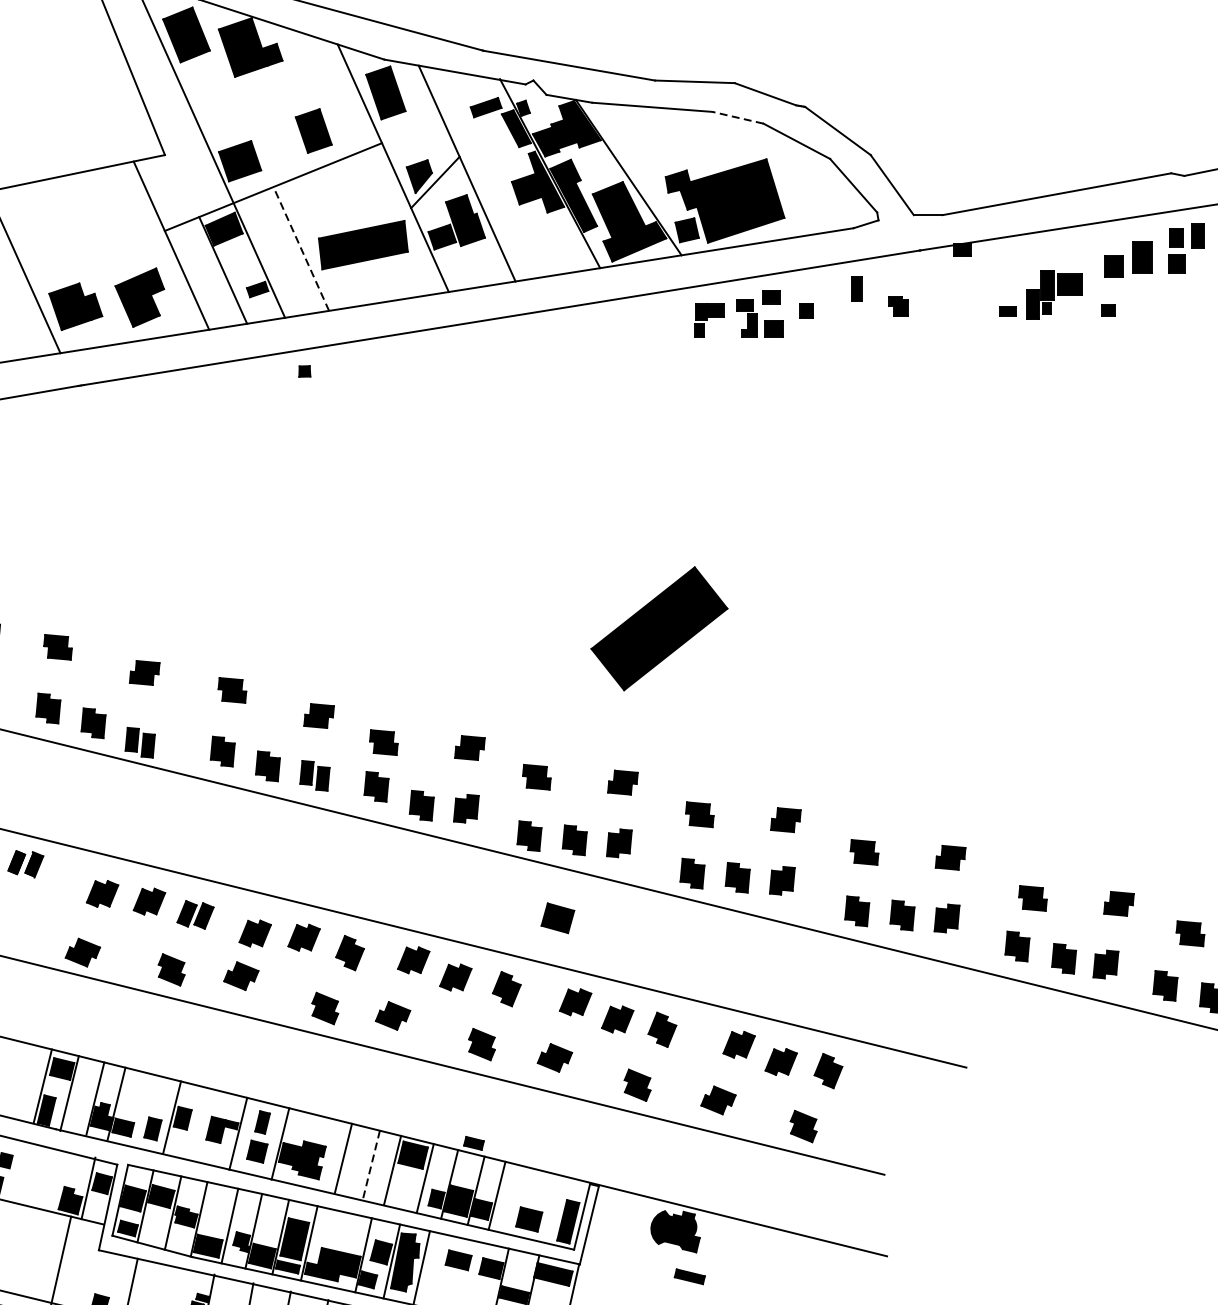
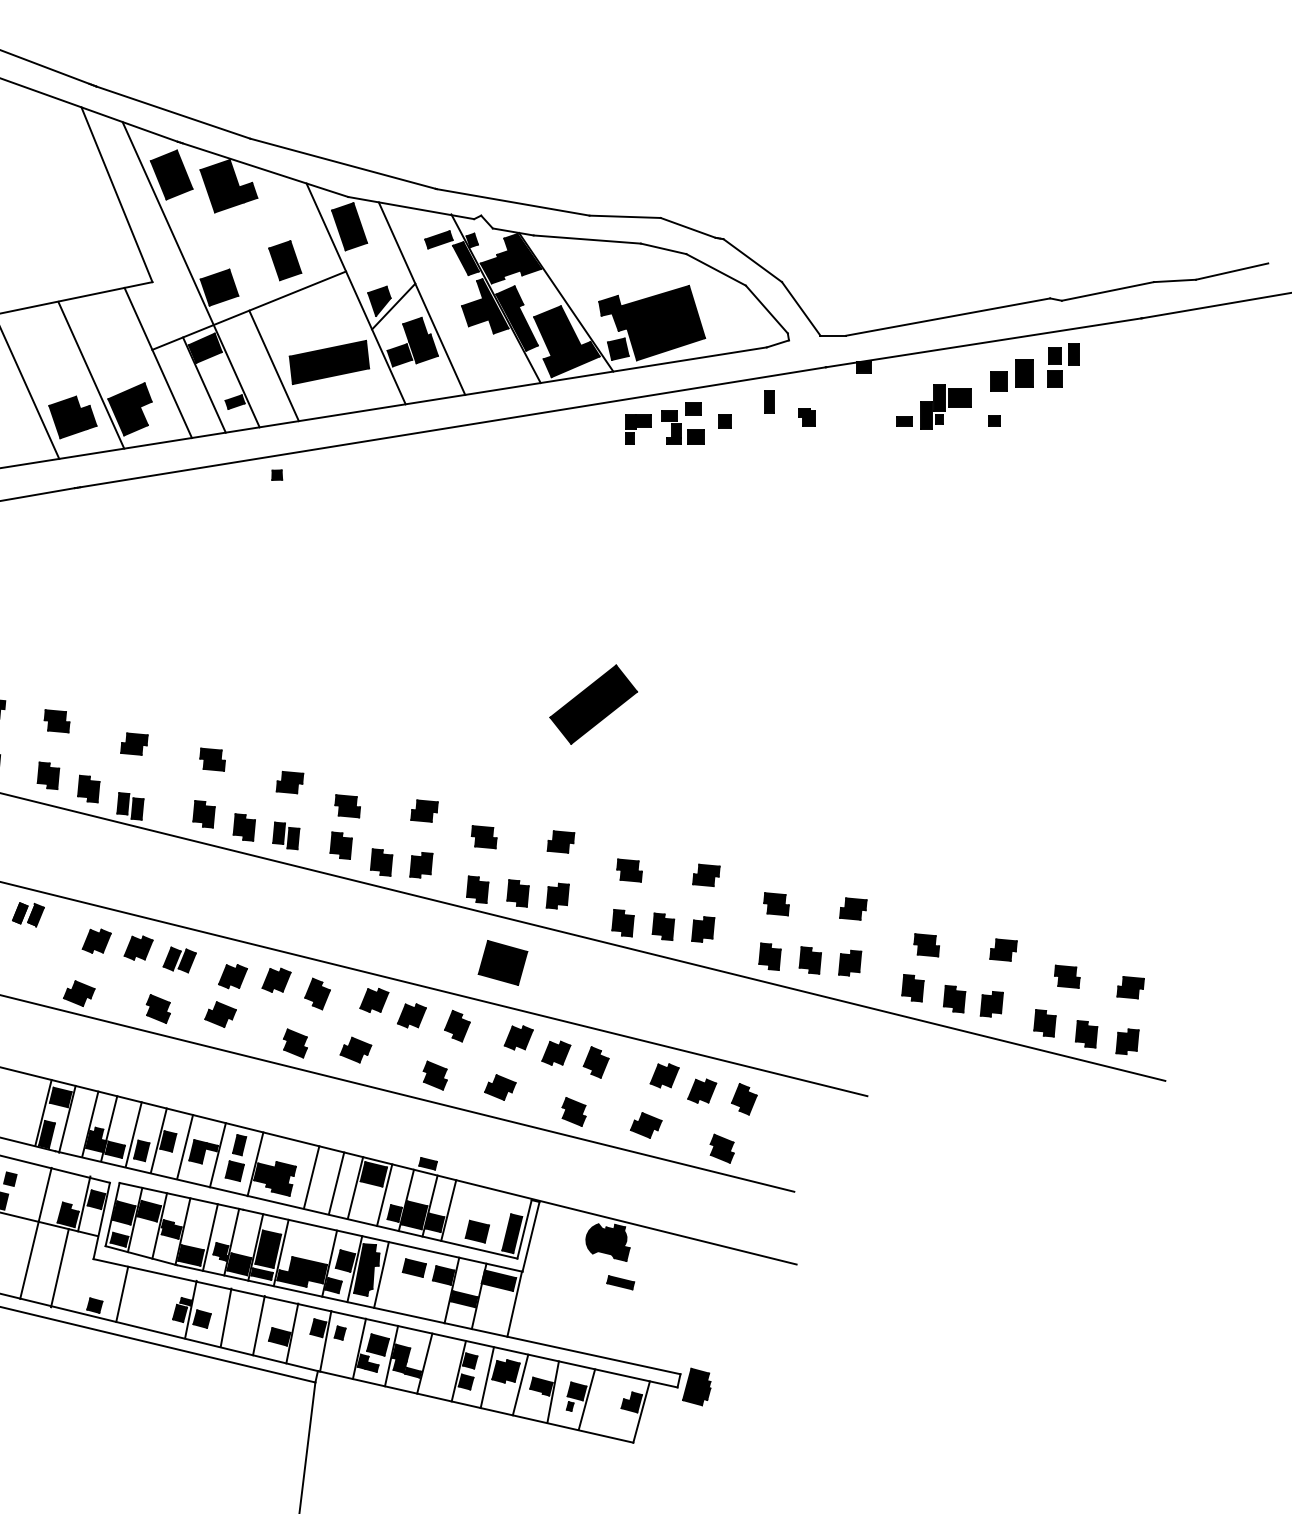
line: (737, 117) -> (663, 248), dashed -> solid
line: (301, 248) -> (274, 365), dashed -> solid
line: (96, 258) -> (91, 374), added
part: (659, 628) -> (593, 704), size x0.71
part: (557, 917) -> (502, 962), size x1.67
line: (143, 1110) -> (133, 1134), added
line: (201, 1124) -> (185, 1146), added
line: (371, 1165) -> (336, 1183), dashed -> solid
line: (33, 1220) -> (35, 1232), added

